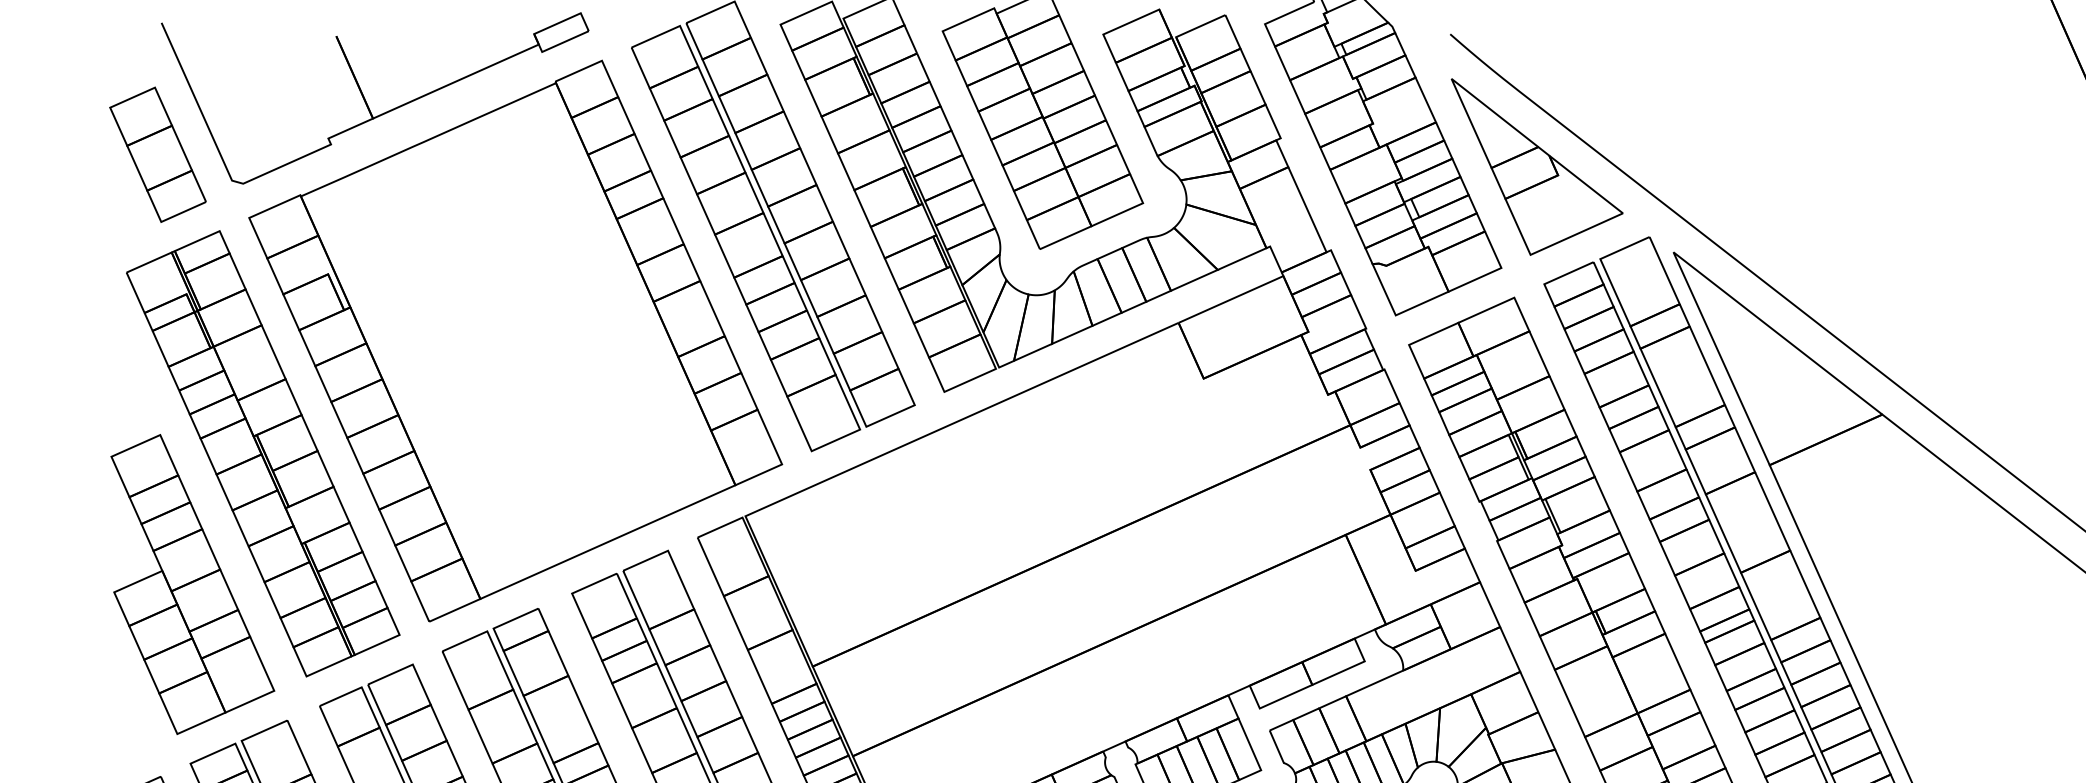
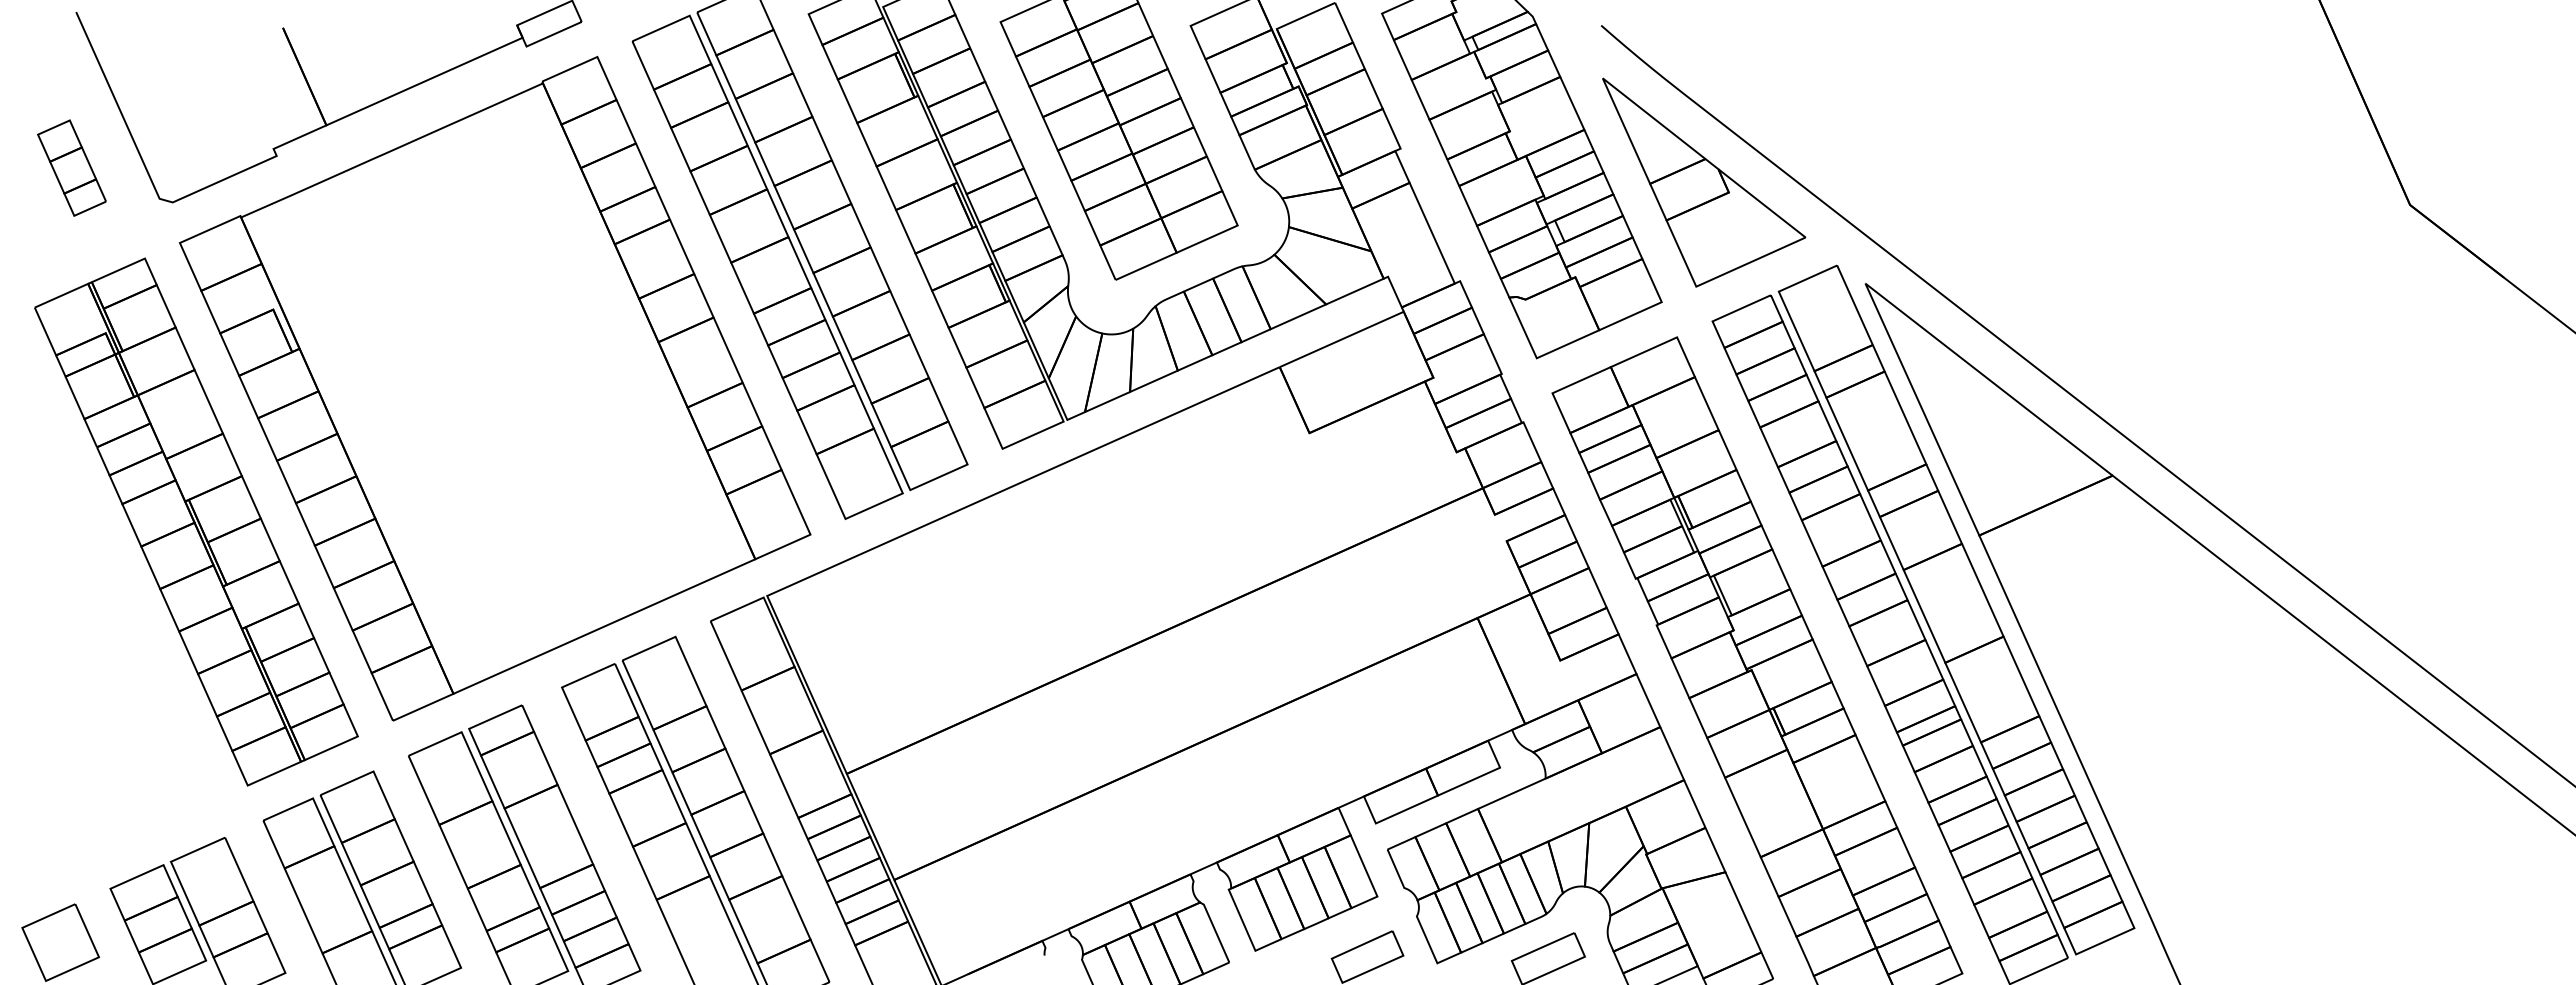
part: (157, 154) -> (71, 167), size x0.6
part: (192, 584) -> (112, 676), removed

